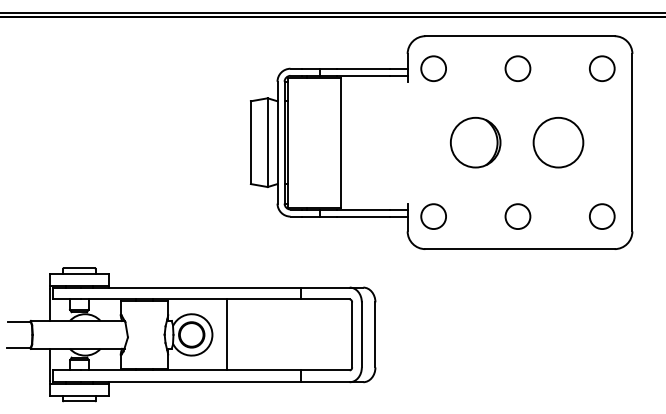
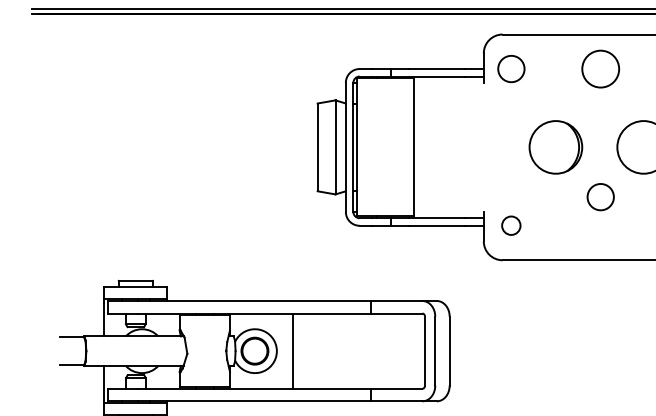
circle: (517, 68) -> (600, 68), size x1.4
circle: (433, 216) -> (511, 225), size x0.7
circle: (517, 216) -> (600, 197), moved

